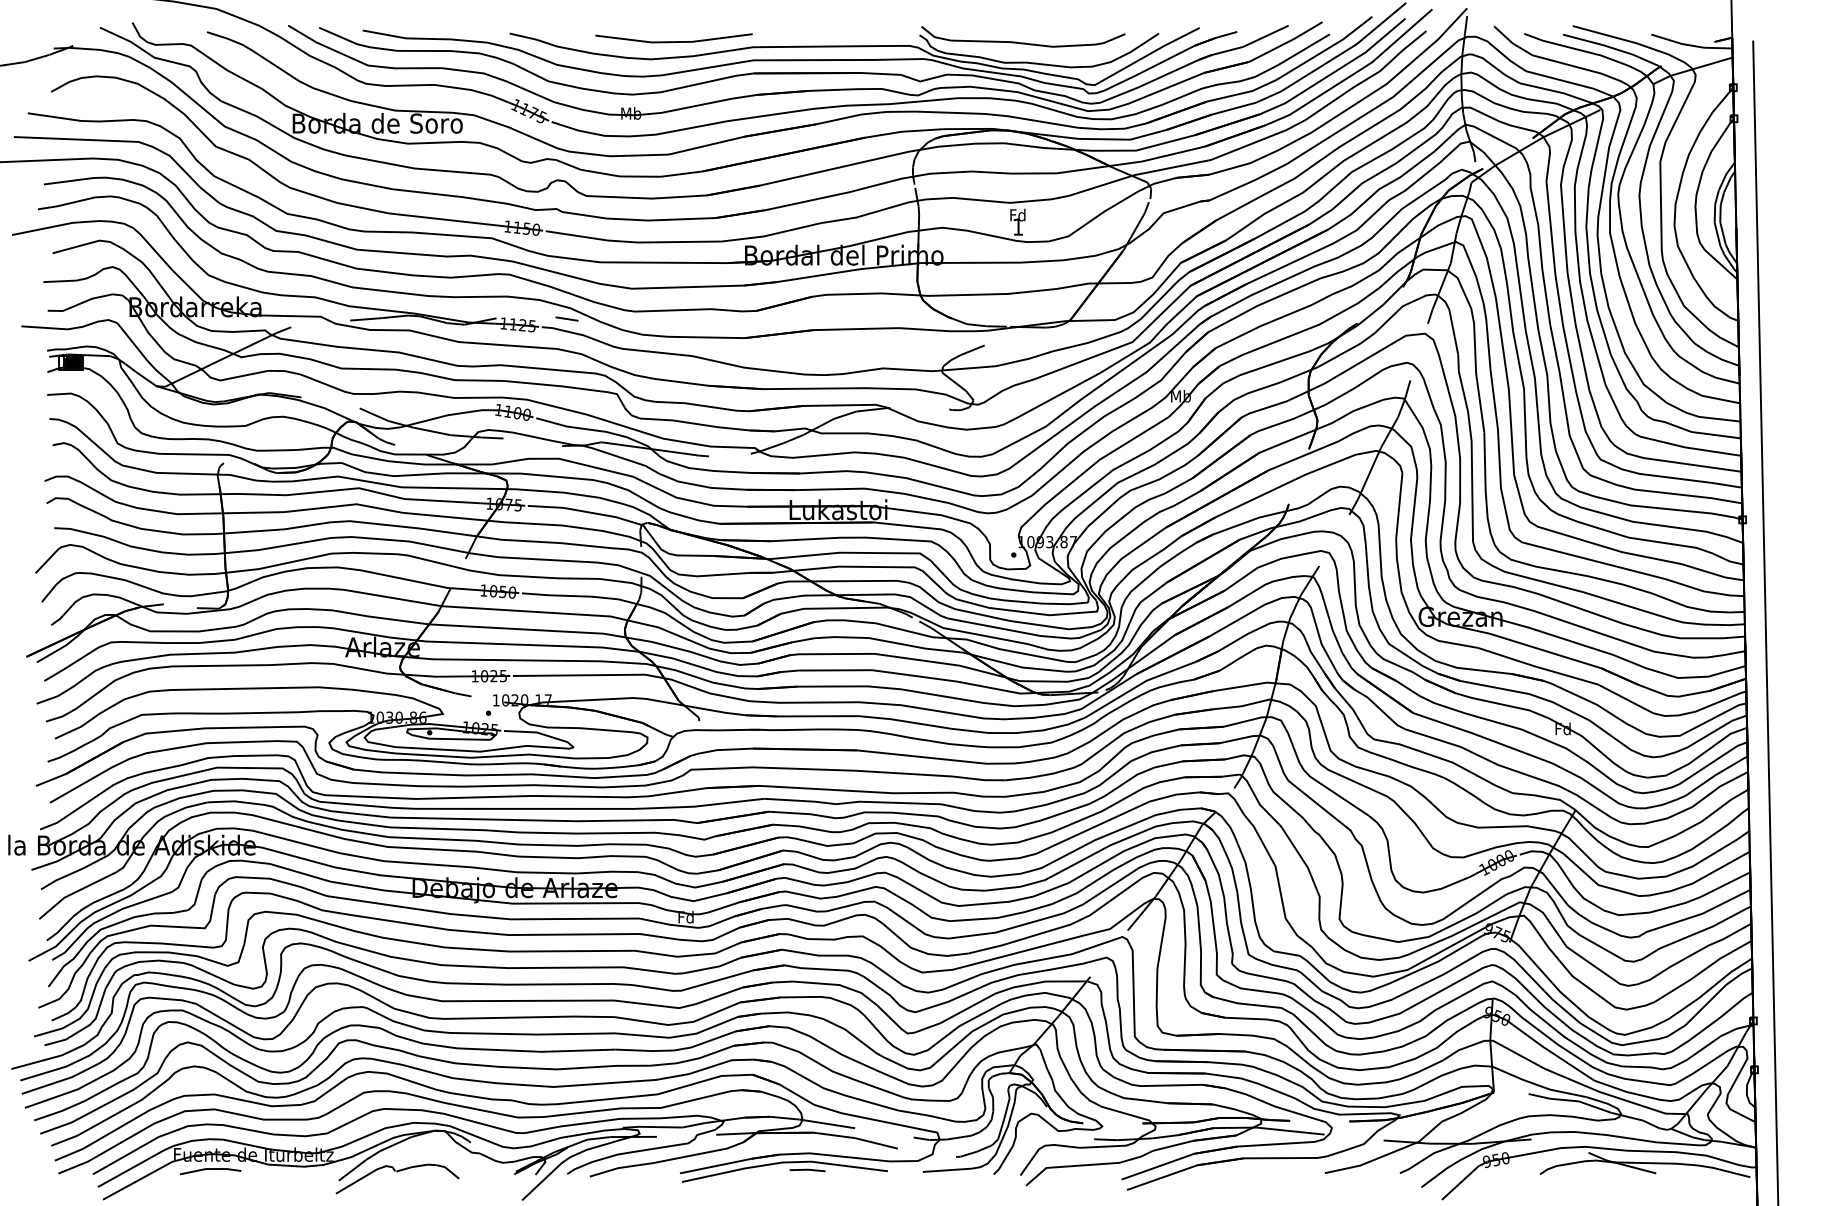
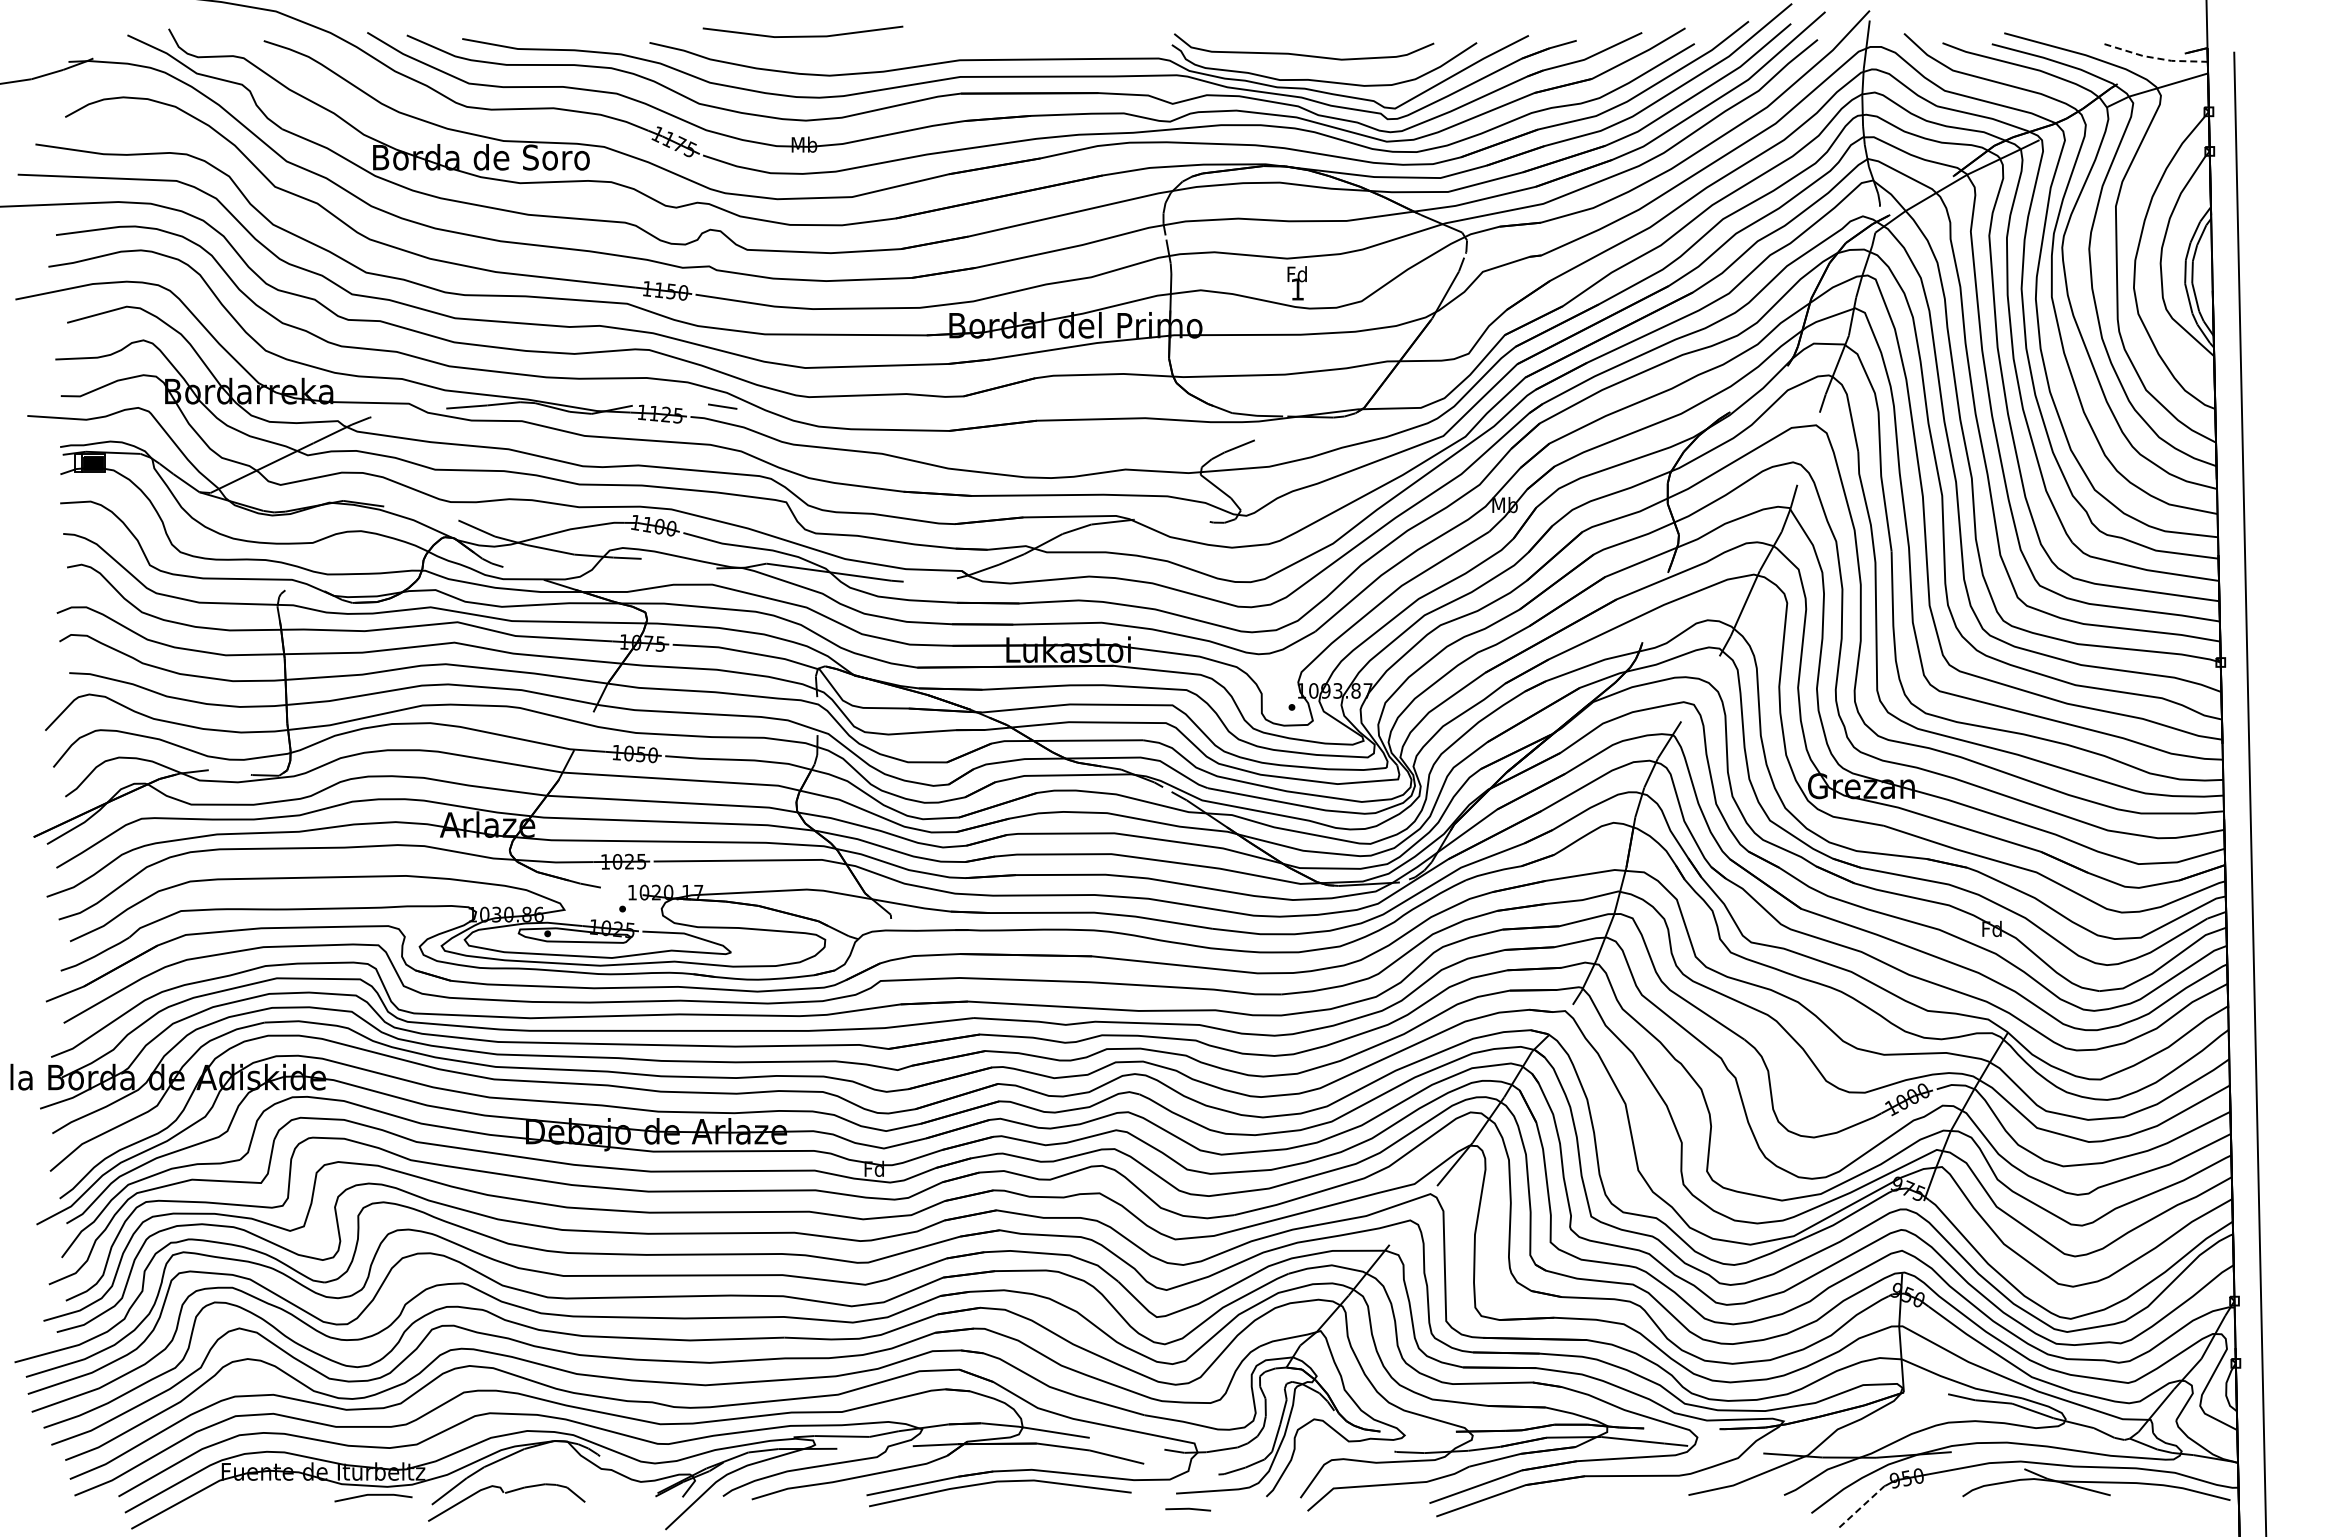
line: (673, 41) -> (802, 35), moved
line: (1691, 45) -> (2155, 58), solid -> dashed
line: (210, 1169) -> (373, 1495), moved
line: (807, 1170) -> (1188, 1509), moved
line: (1460, 1182) -> (1861, 1507), solid -> dashed

